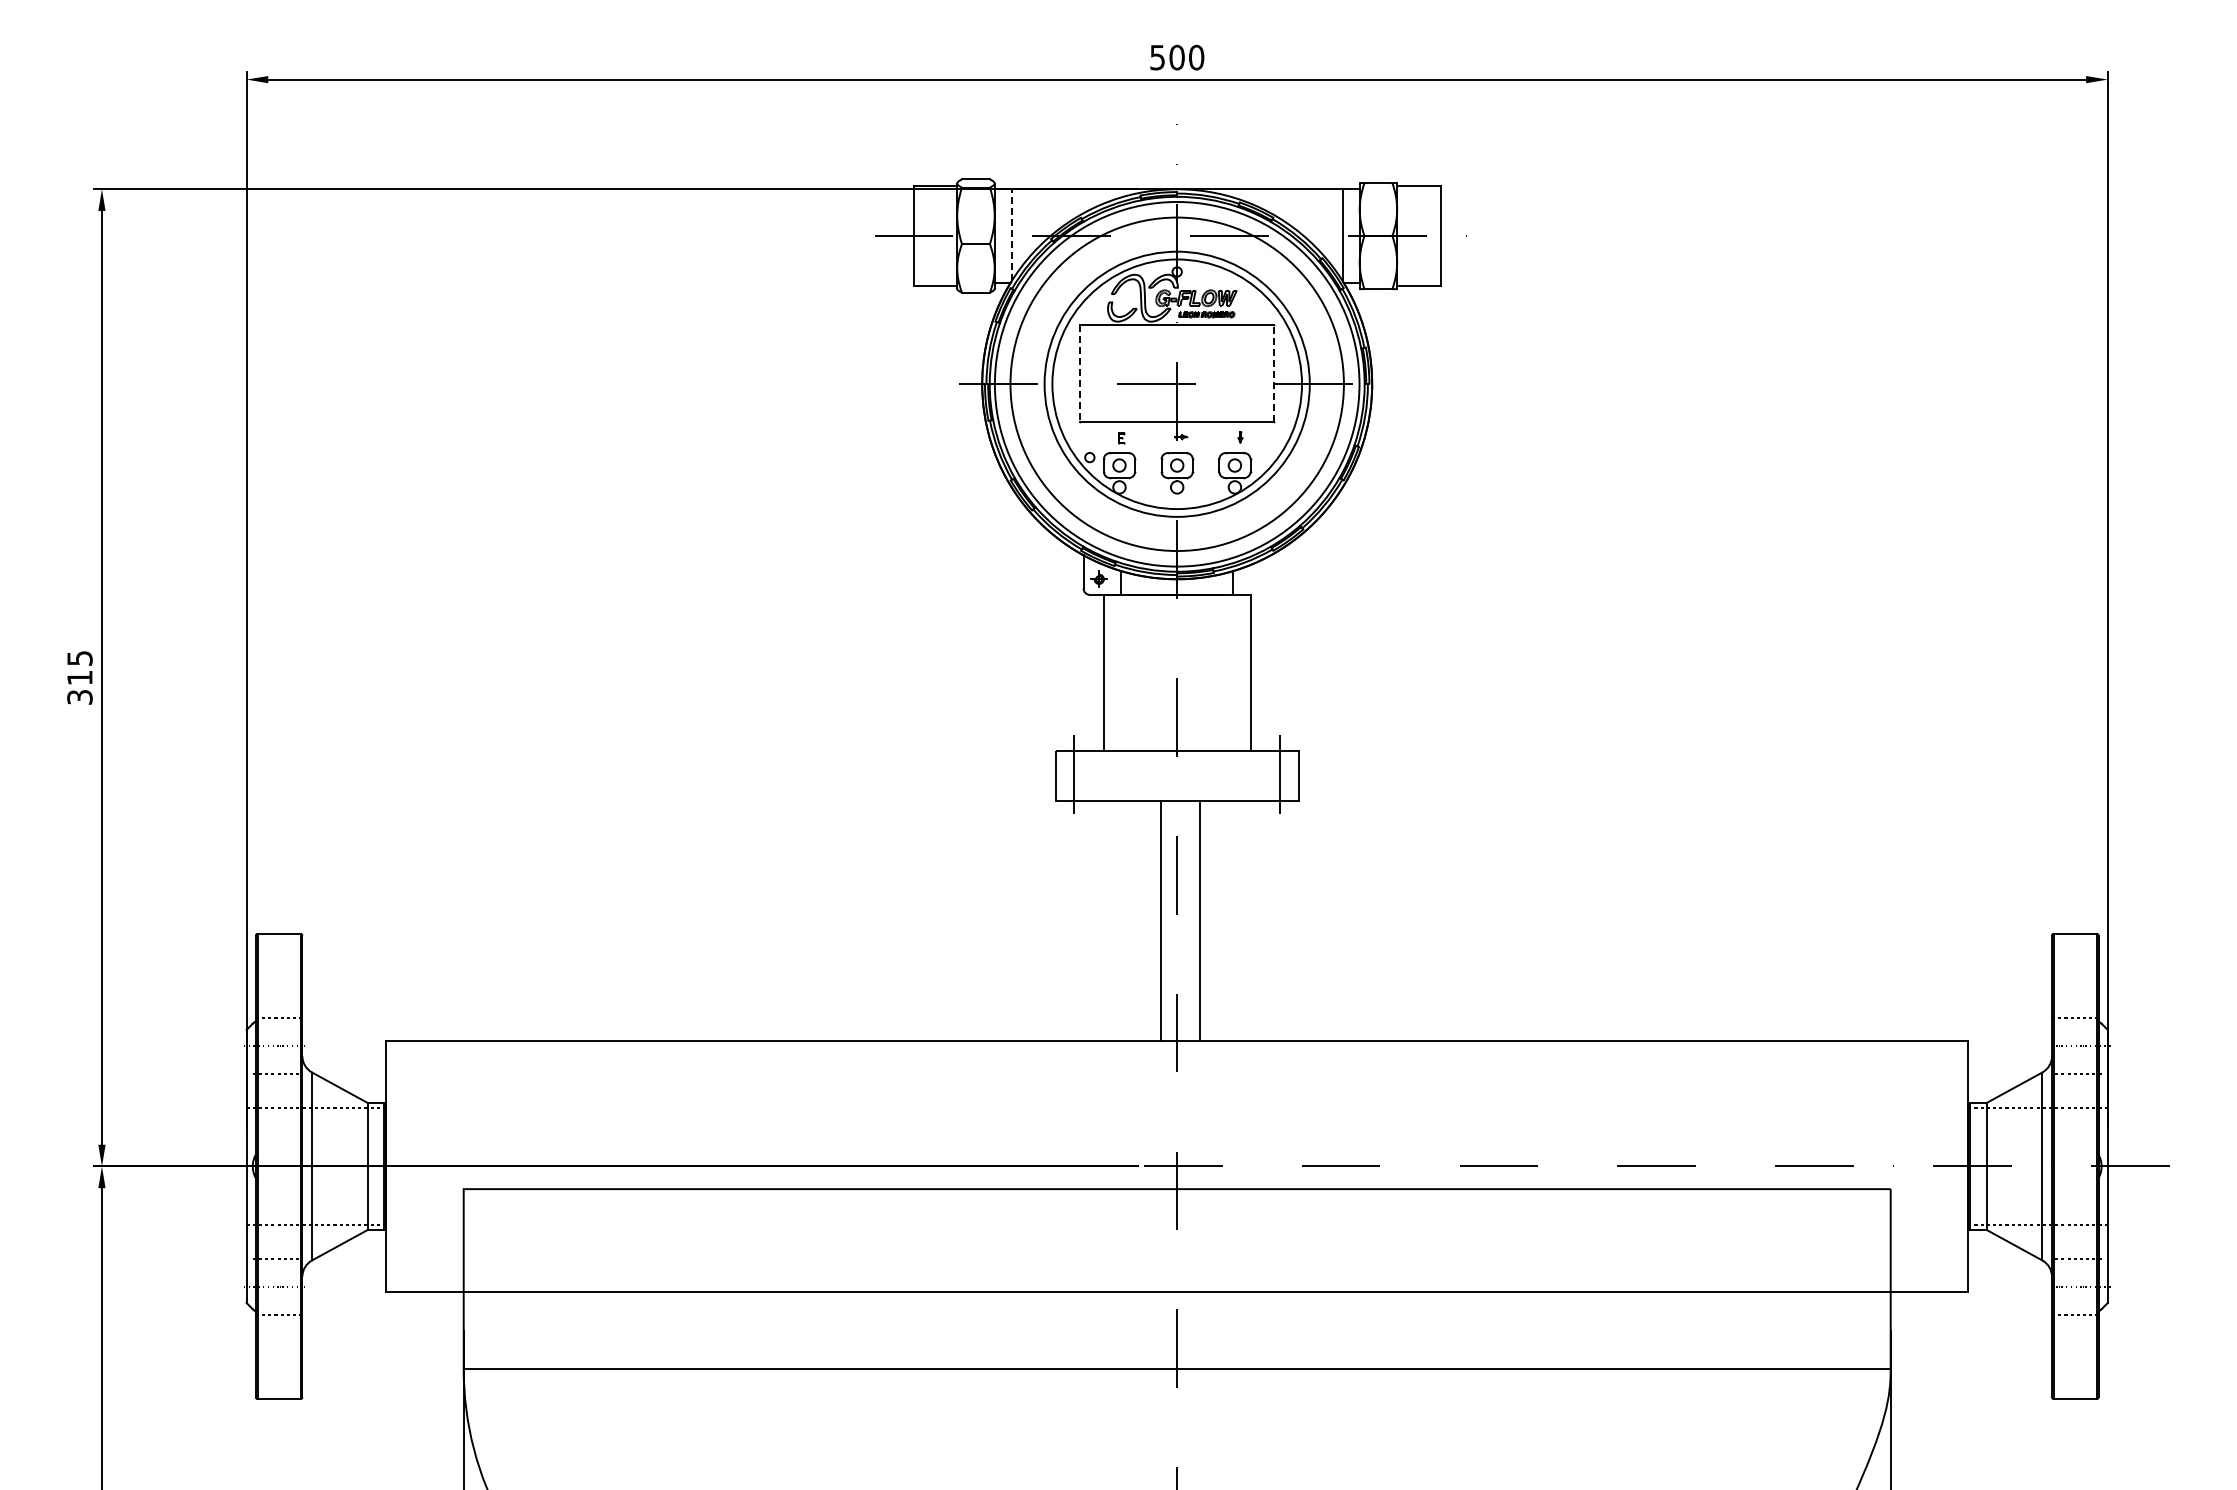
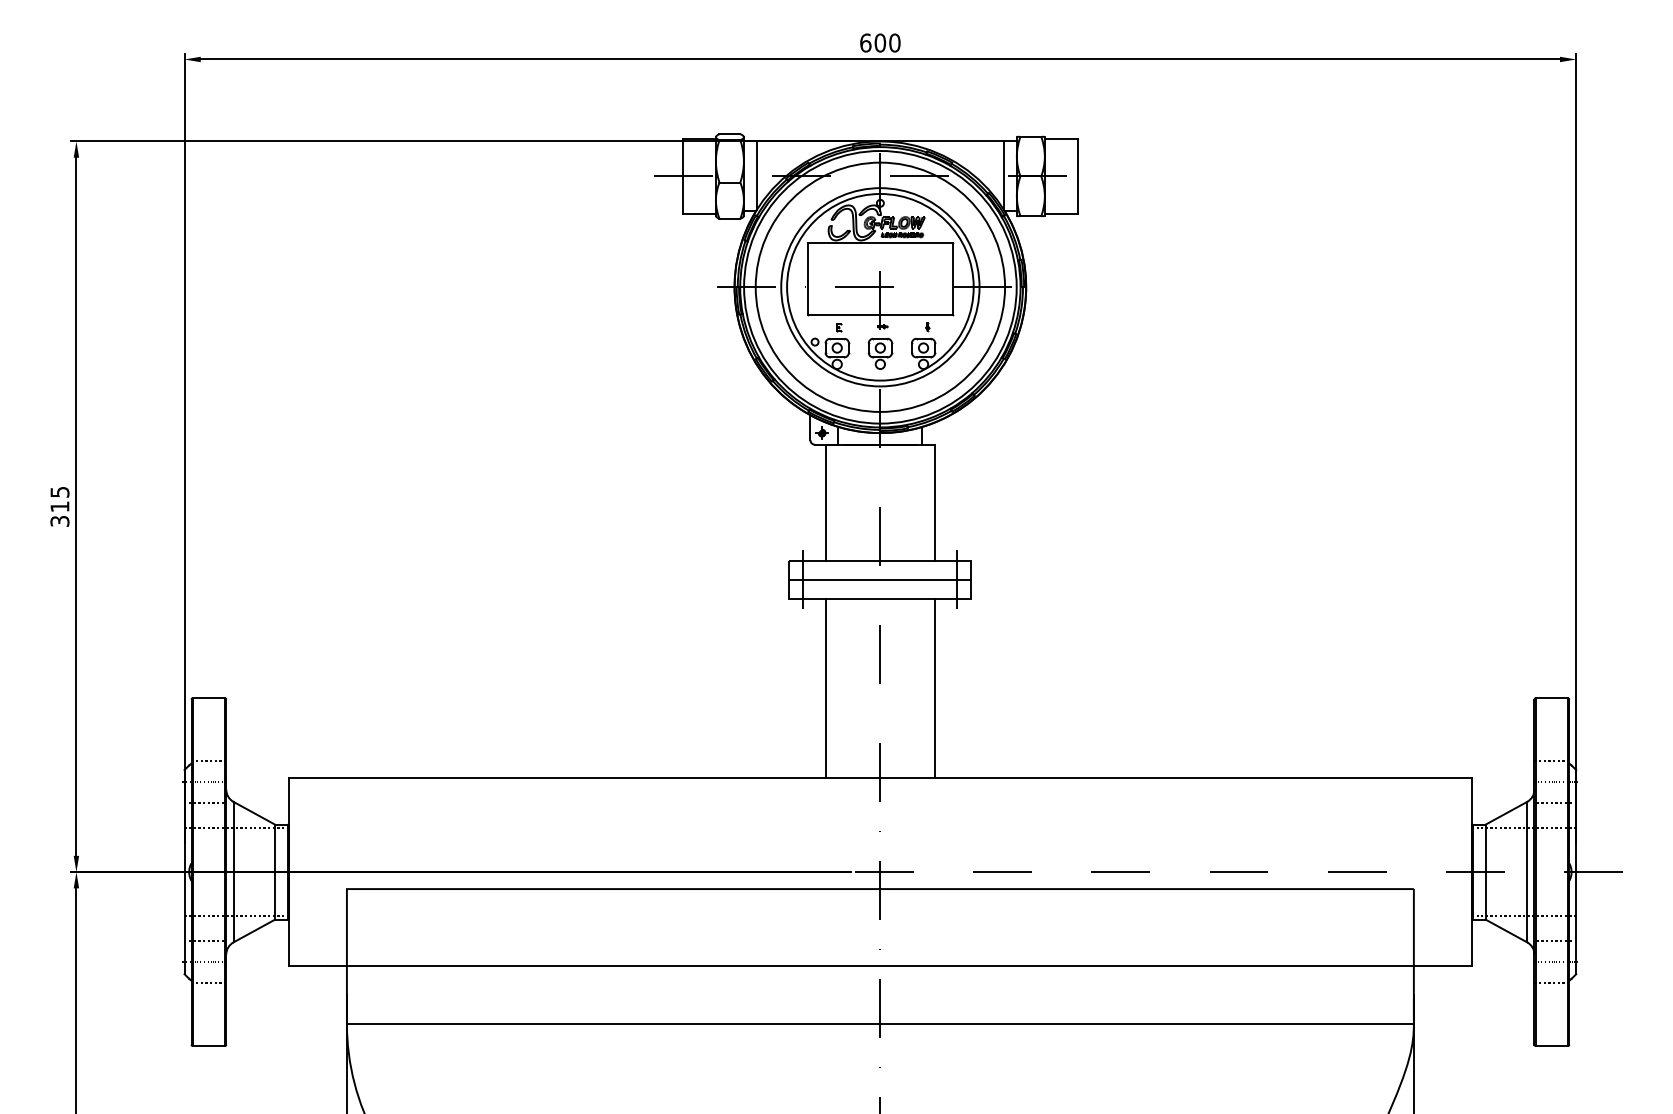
text: (1157, 57) -> (865, 42), 500 -> 600
line: (1011, 235) -> (756, 176), dashed -> solid
line: (1273, 372) -> (952, 278), dashed -> solid
line: (1080, 373) -> (808, 279), dashed -> solid
line: (1176, 775) -> (879, 579), added
line: (1160, 920) -> (825, 688), moved
line: (1199, 920) -> (935, 688), moved

